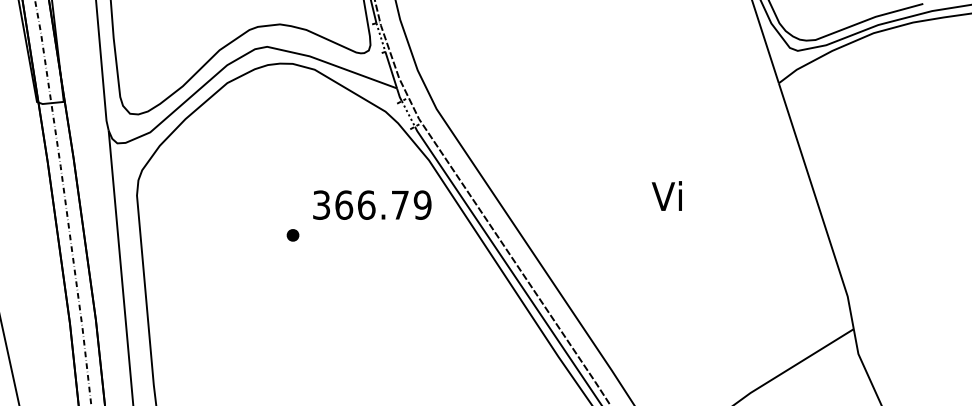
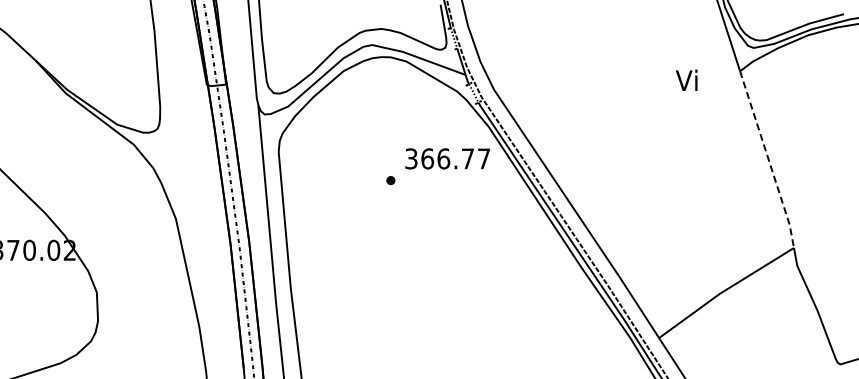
text: (666, 194) -> (686, 79), moved
text: (421, 204) -> (483, 158), 366.79 -> 366.77
line: (818, 207) -> (768, 160), solid -> dashed

